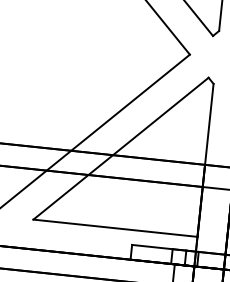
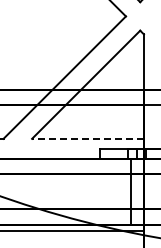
line: (116, 227) -> (88, 138), solid -> dashed

